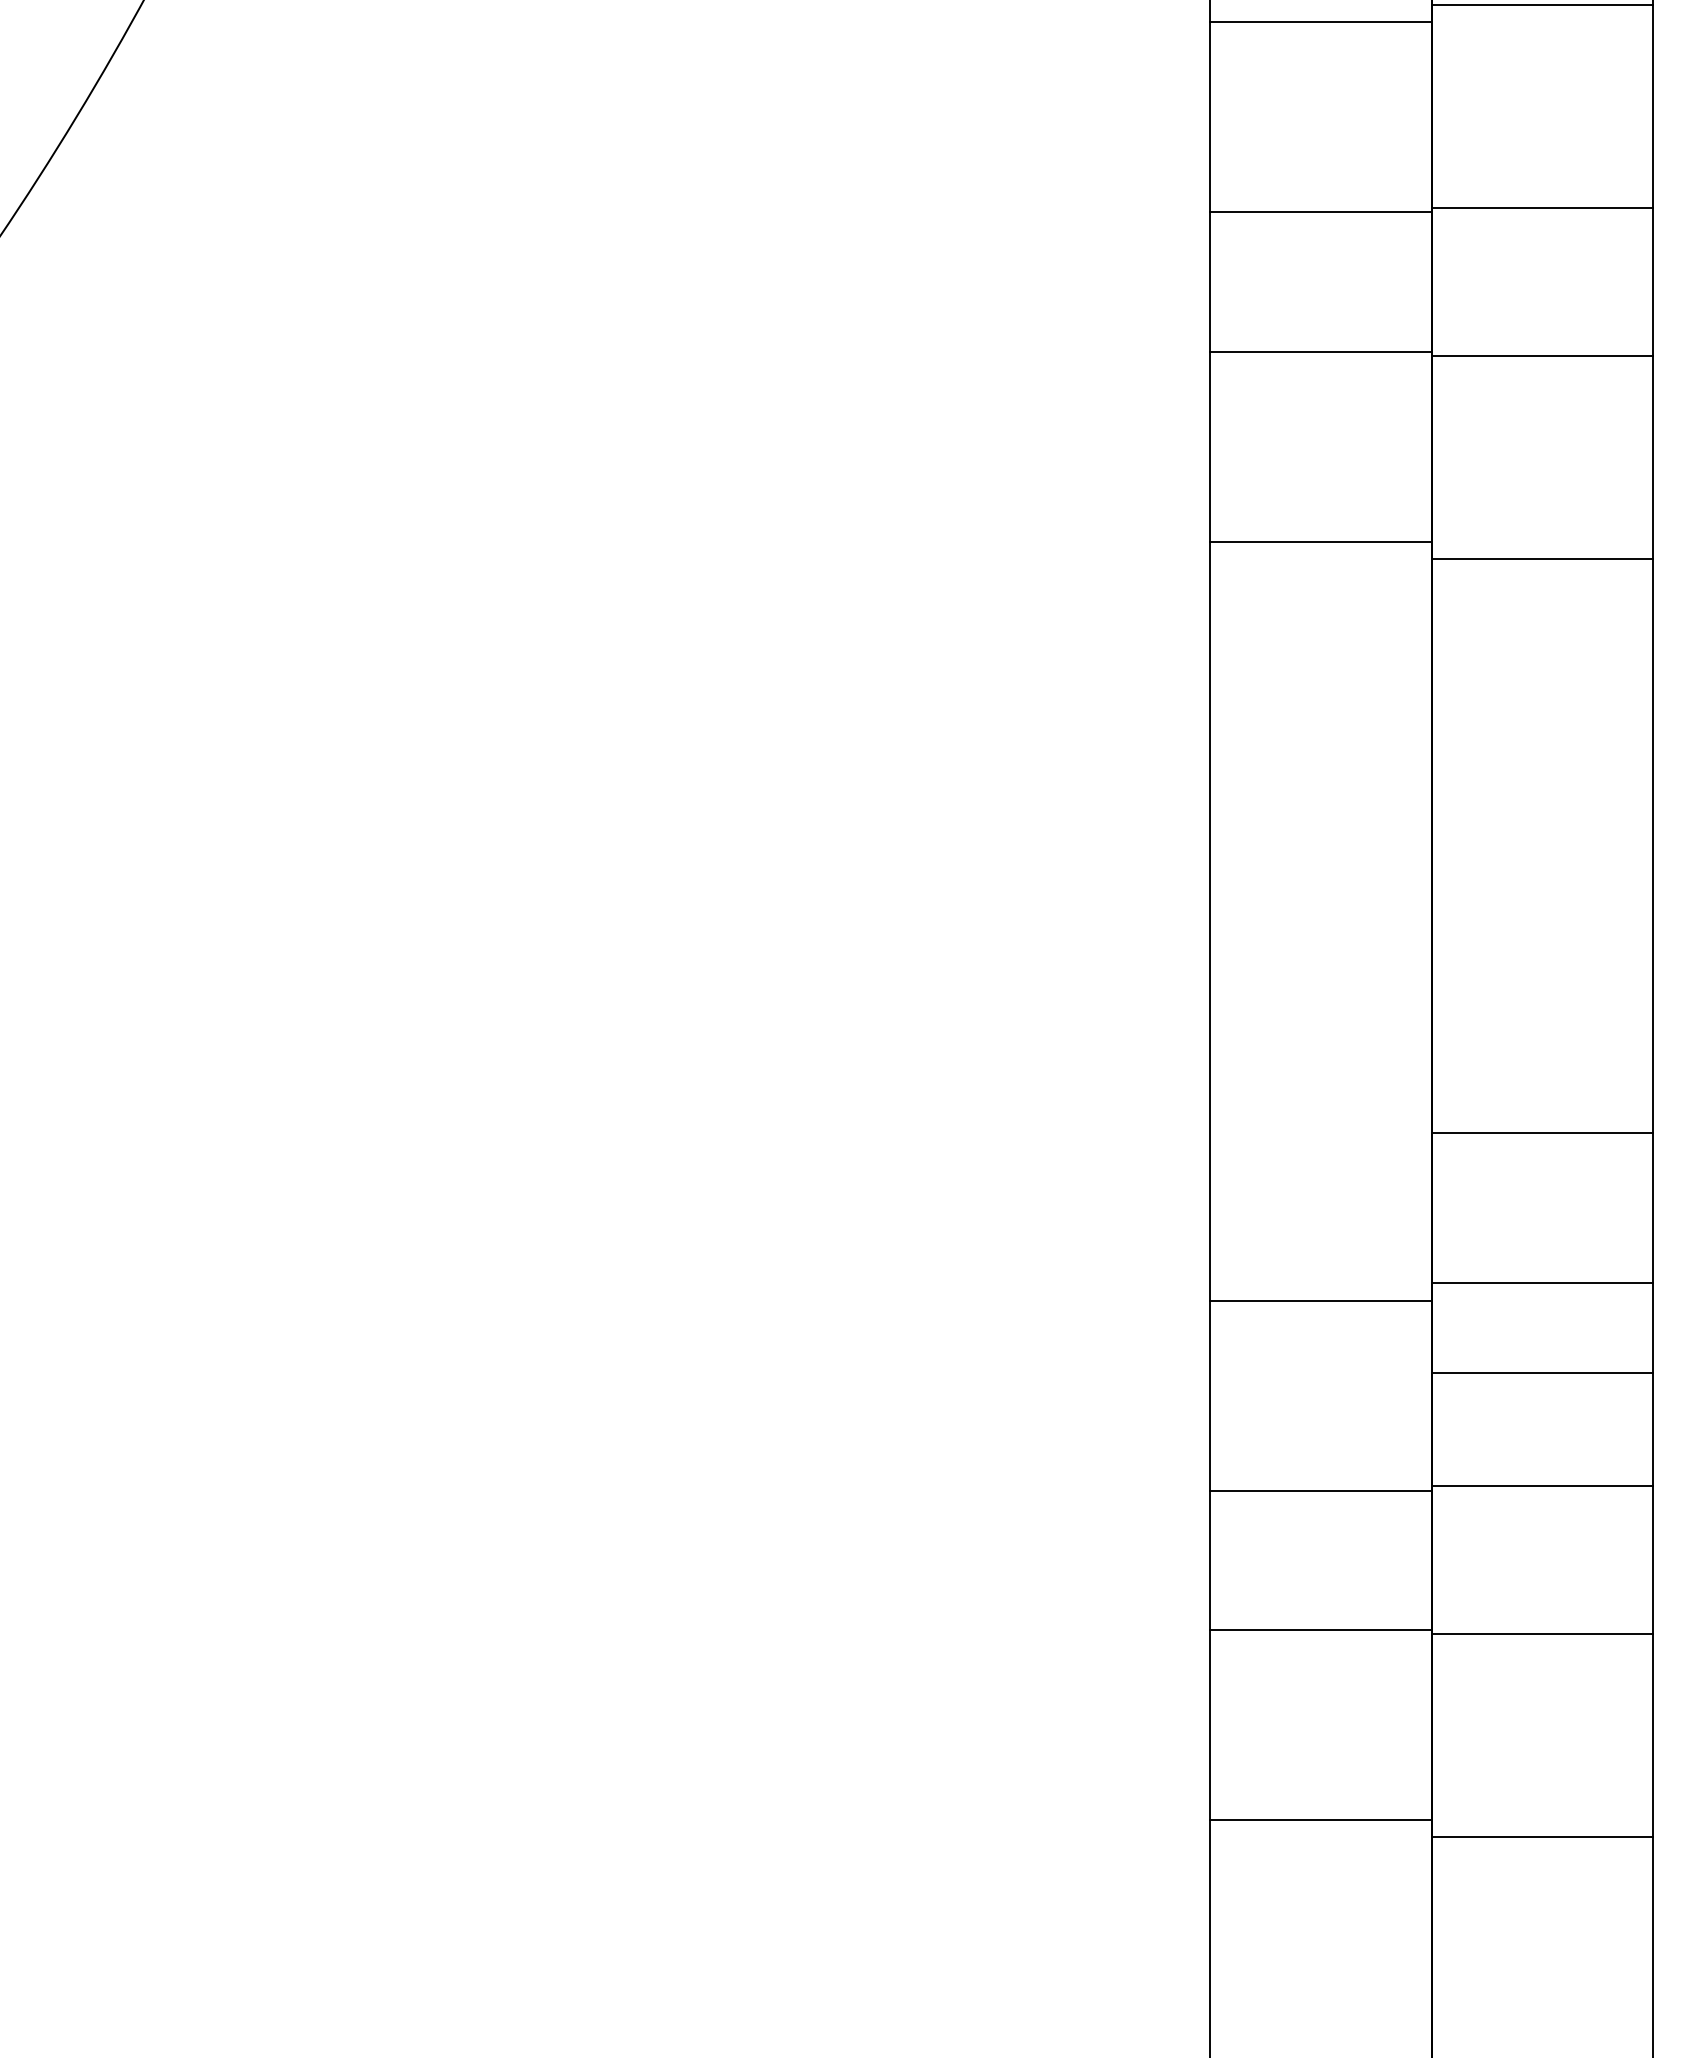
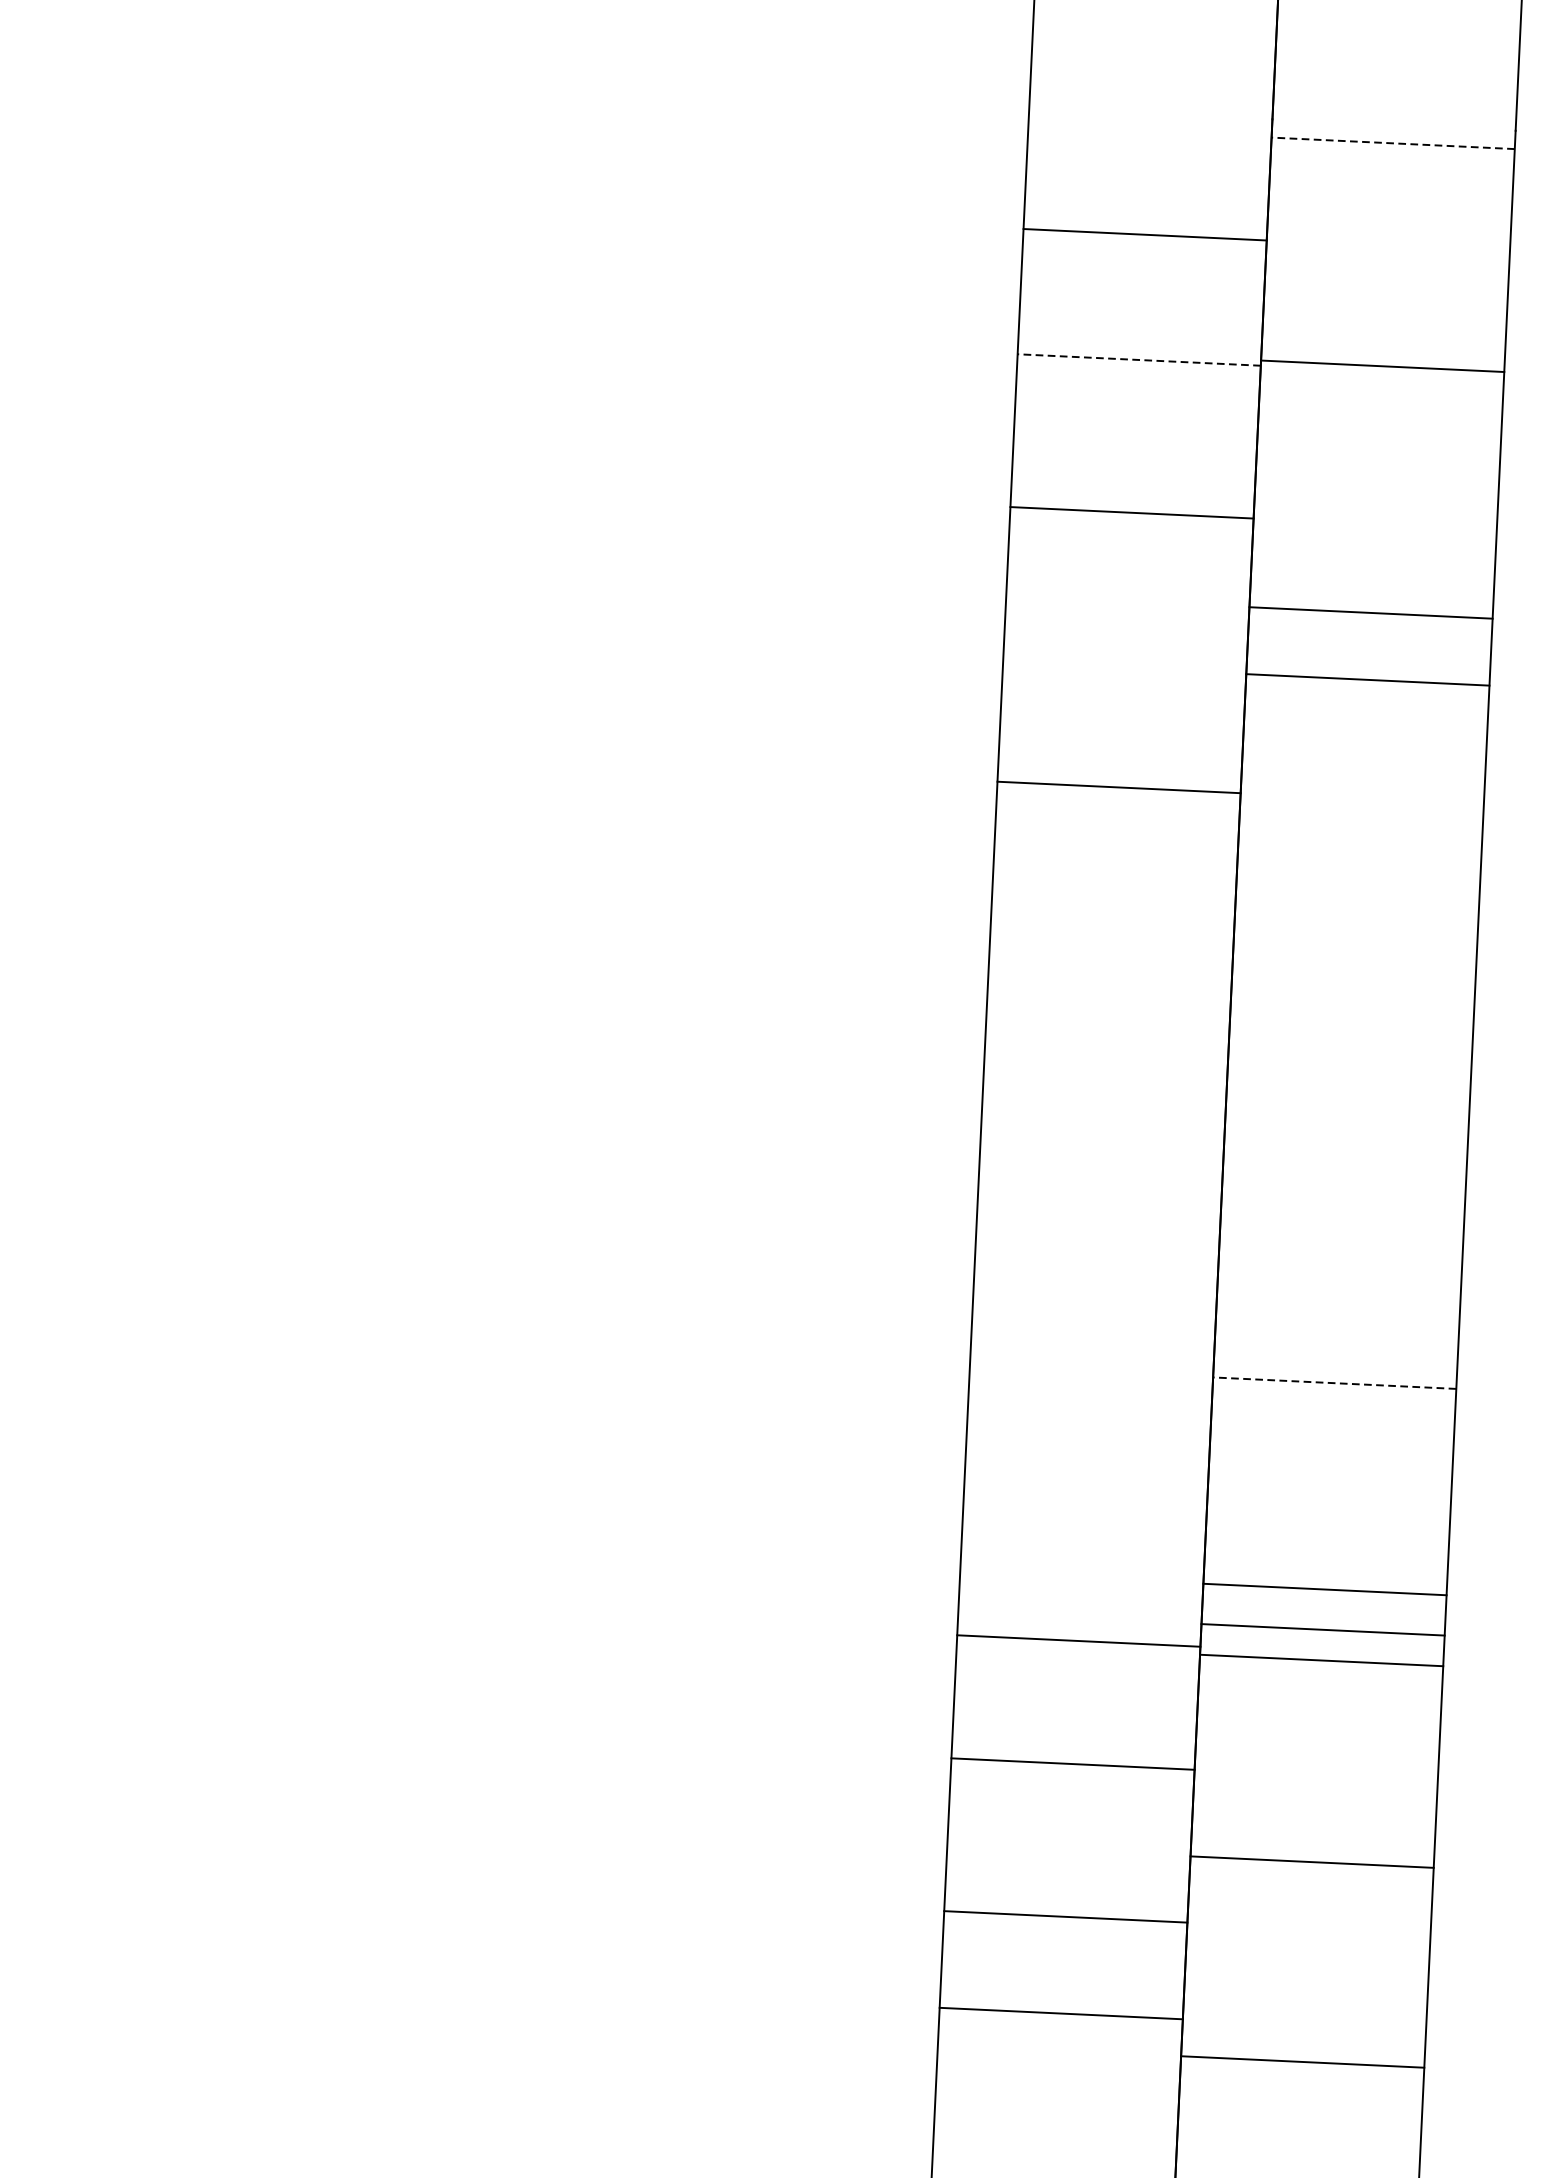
line: (1542, 4) -> (1393, 143), solid -> dashed
line: (1320, 22) -> (1144, 234), moved
line: (1320, 212) -> (1138, 360), solid -> dashed
line: (1541, 356) -> (1370, 613), moved
line: (1320, 541) -> (1118, 787), moved
line: (1541, 559) -> (1367, 680), moved
line: (1542, 1133) -> (1335, 1383), solid -> dashed
line: (1541, 1282) -> (1322, 1629), moved
line: (1320, 1300) -> (1078, 1640), moved
line: (1541, 1373) -> (1324, 1589), moved
line: (1541, 1485) -> (1320, 1660), moved
line: (1541, 1634) -> (1311, 1862), moved
line: (1320, 1819) -> (1060, 2013), moved
line: (1541, 1837) -> (1301, 2062), moved

